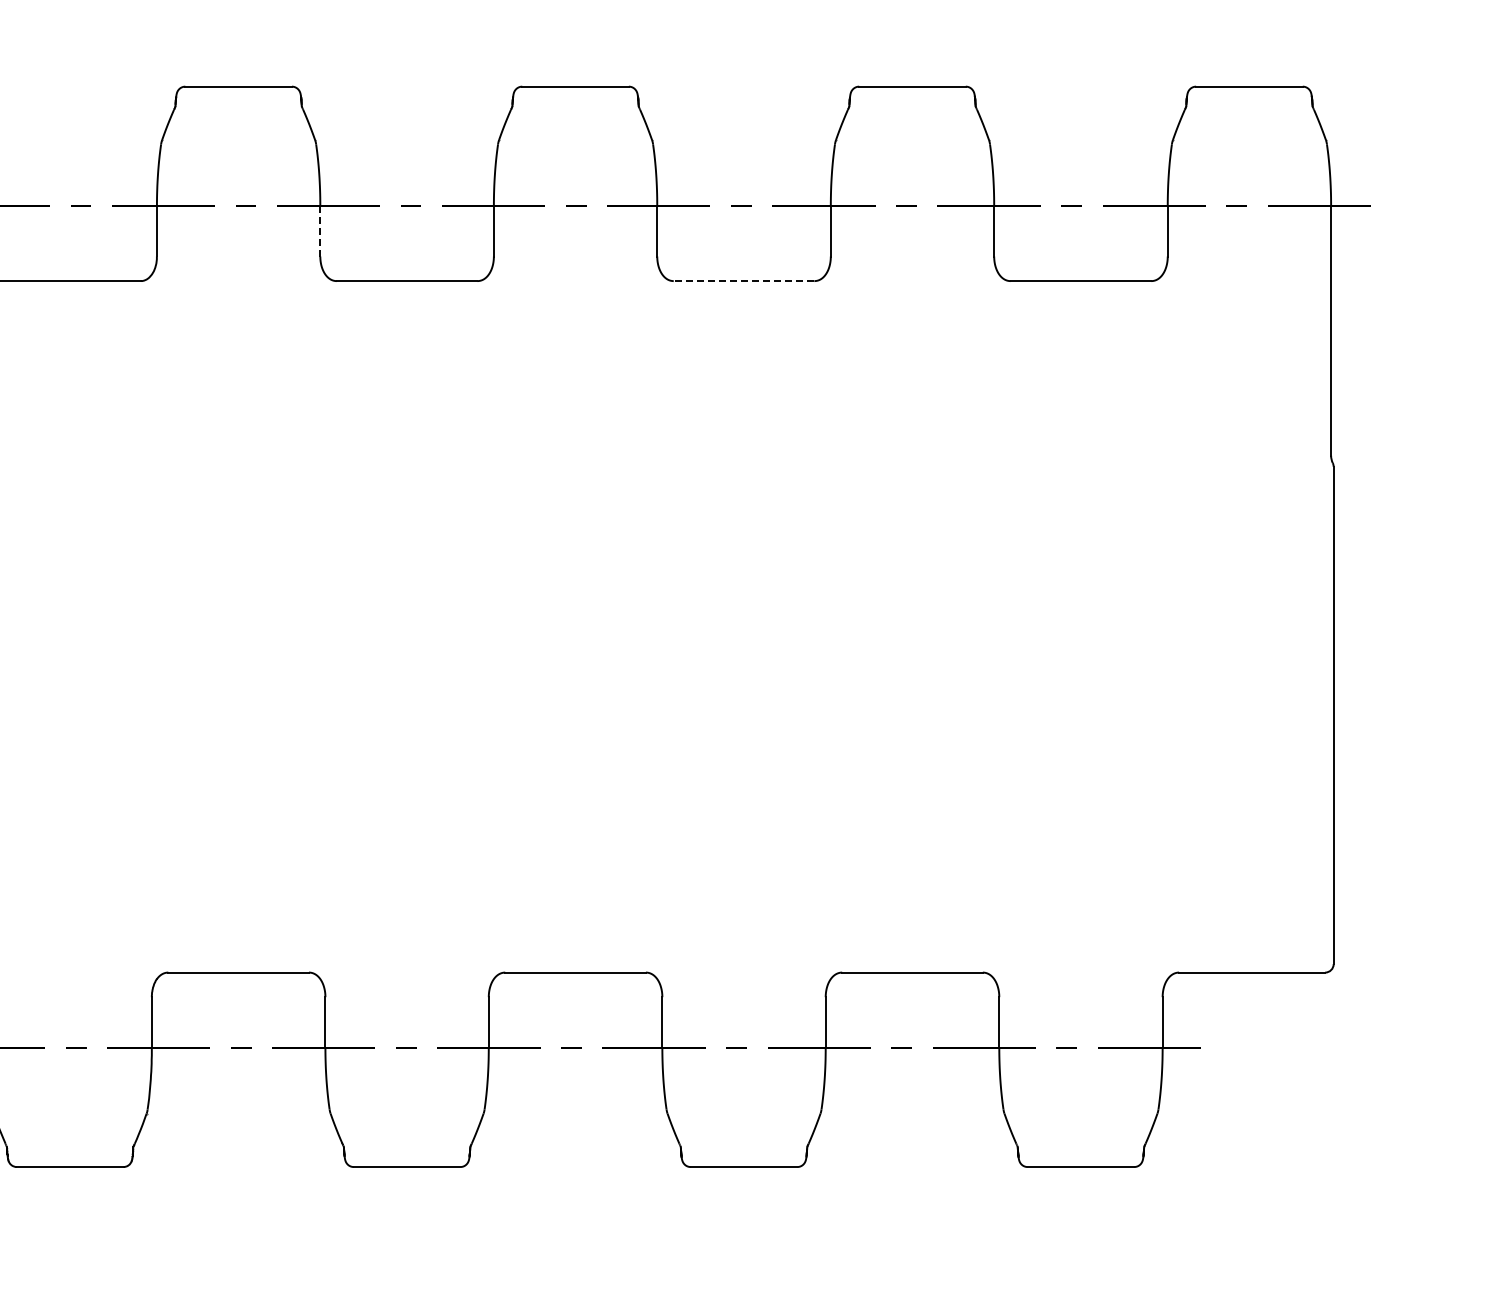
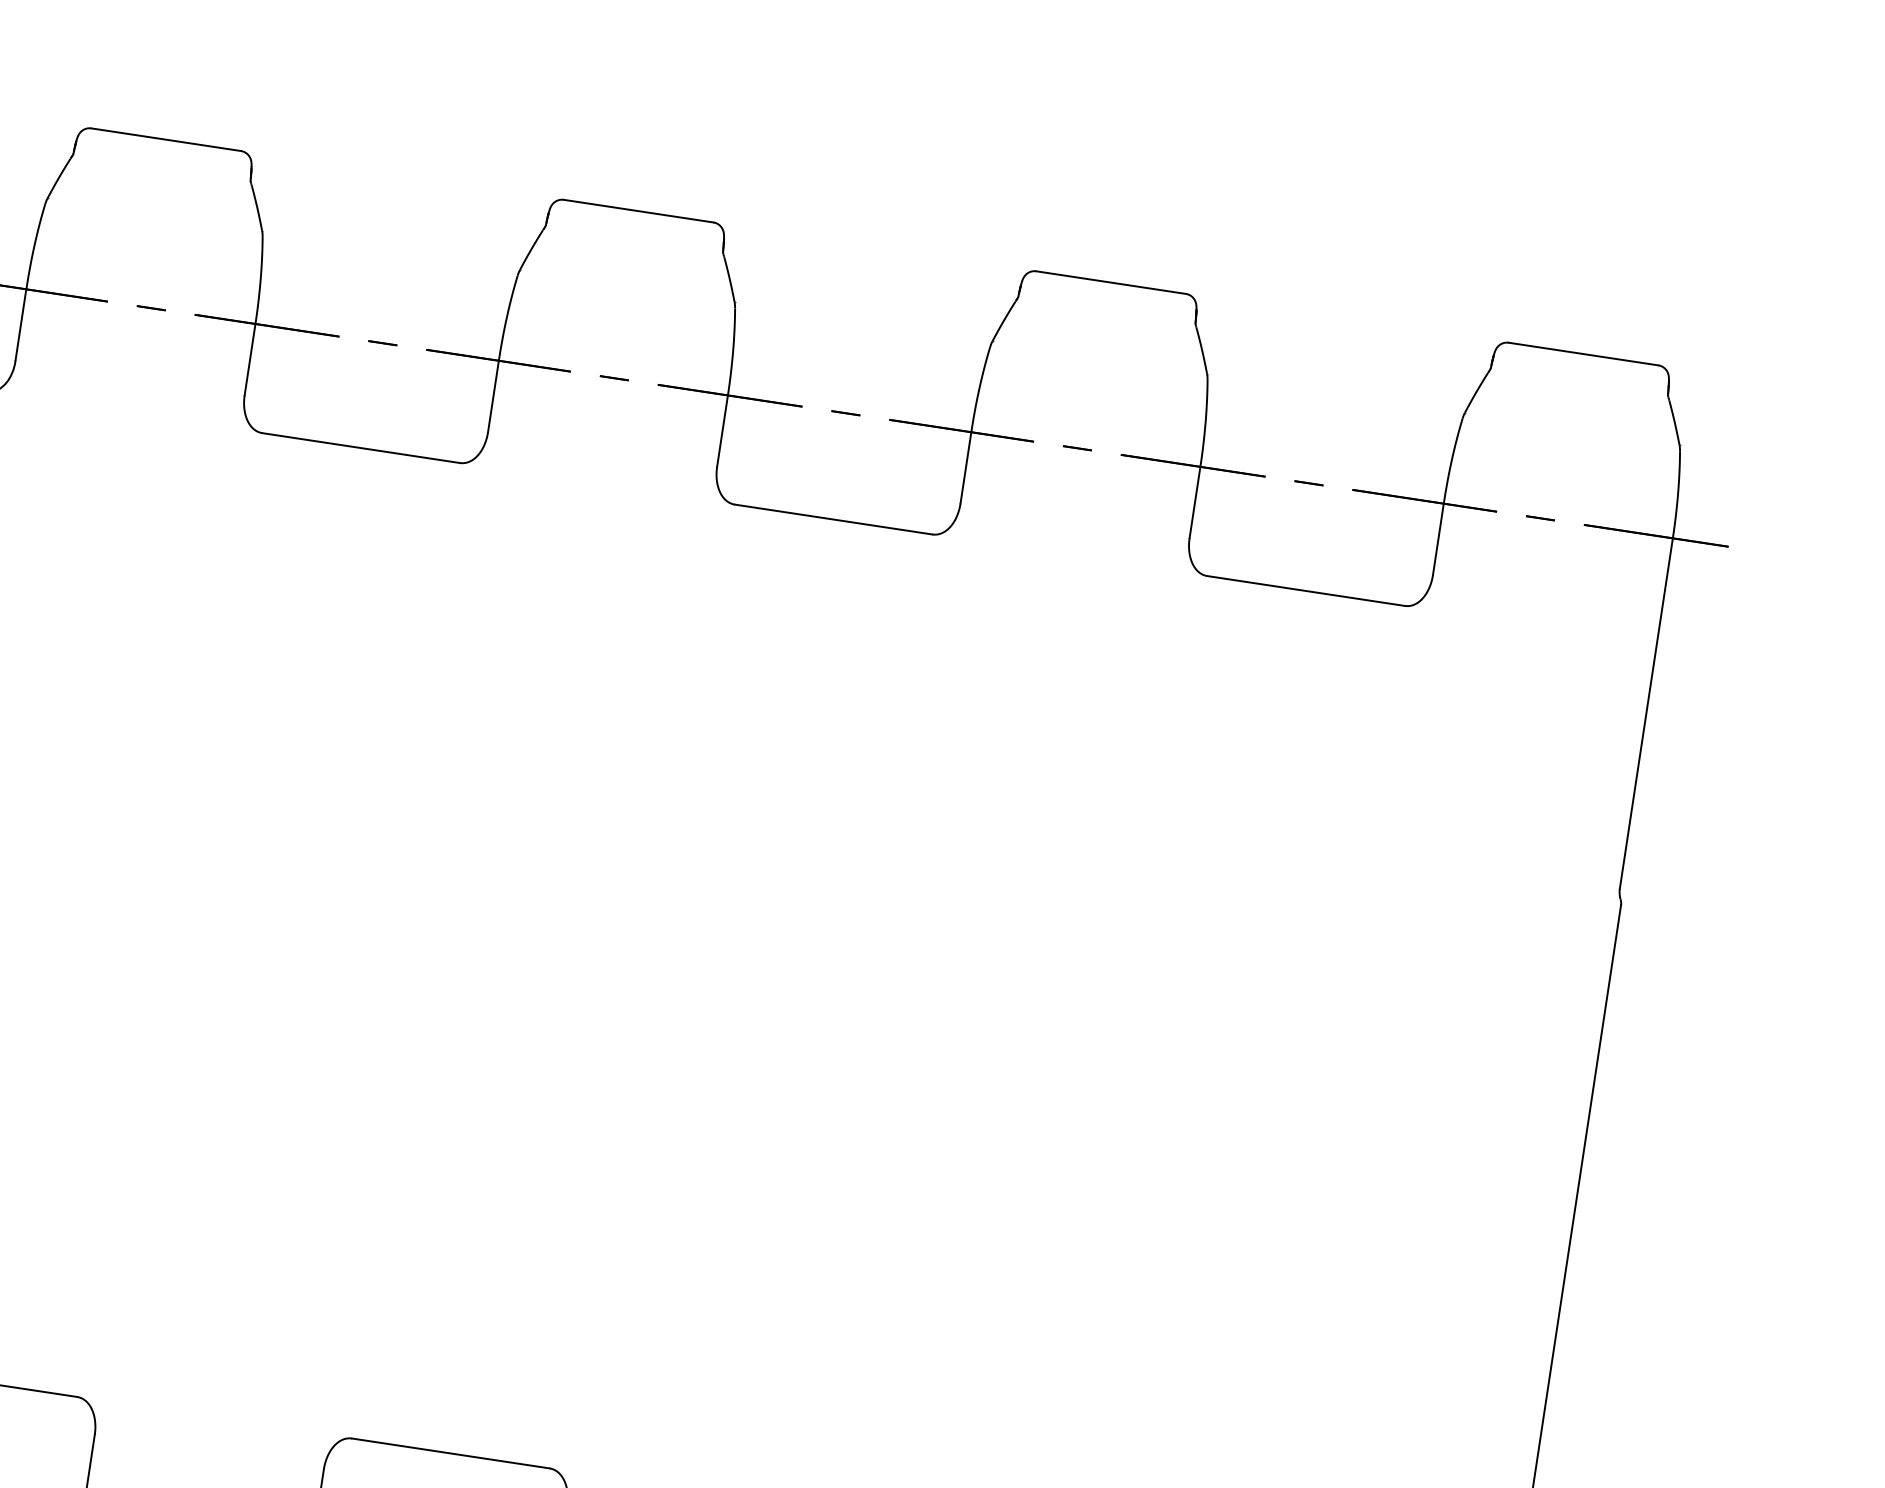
line: (320, 230) -> (250, 358), dashed -> solid
line: (743, 281) -> (832, 519), dashed -> solid

